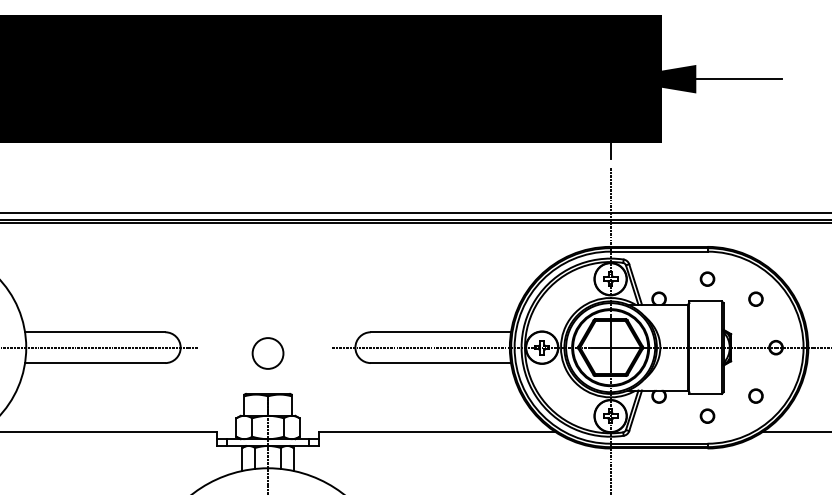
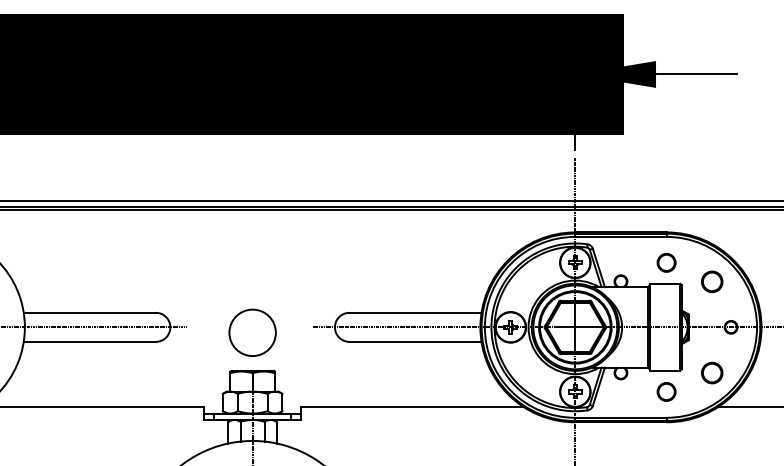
part: (707, 278) -> (666, 262), size x1.4
circle: (755, 298) -> (711, 281), size x1.6
circle: (267, 353) -> (252, 332), size x1.6
circle: (755, 395) -> (711, 372), size x1.6
part: (707, 415) -> (666, 391), size x1.4

